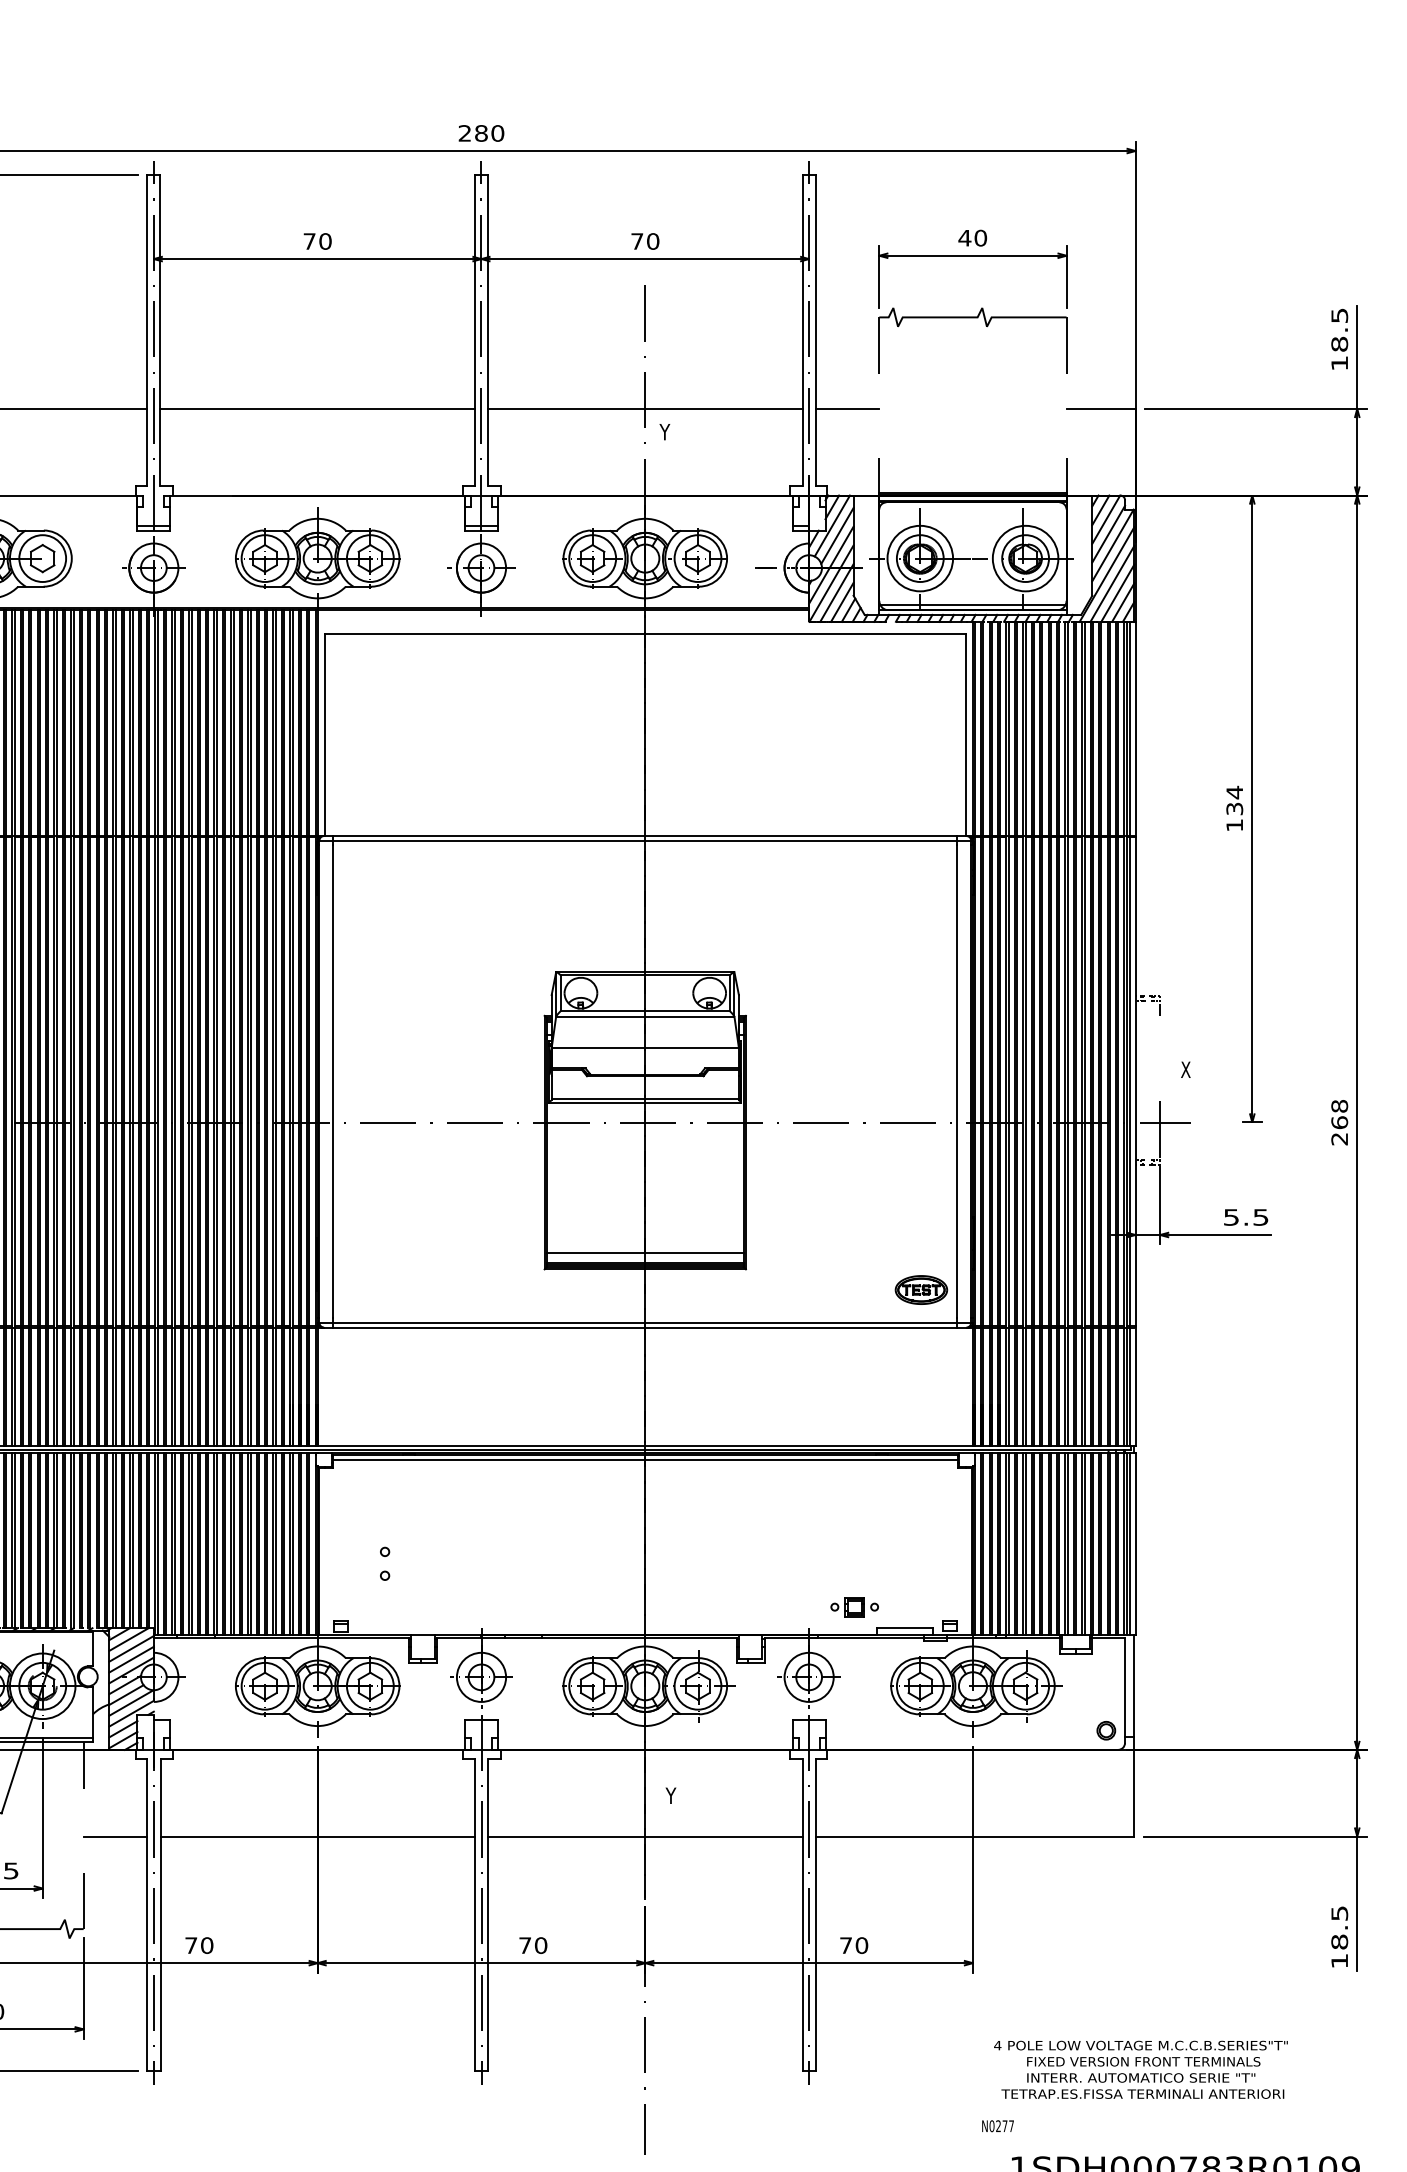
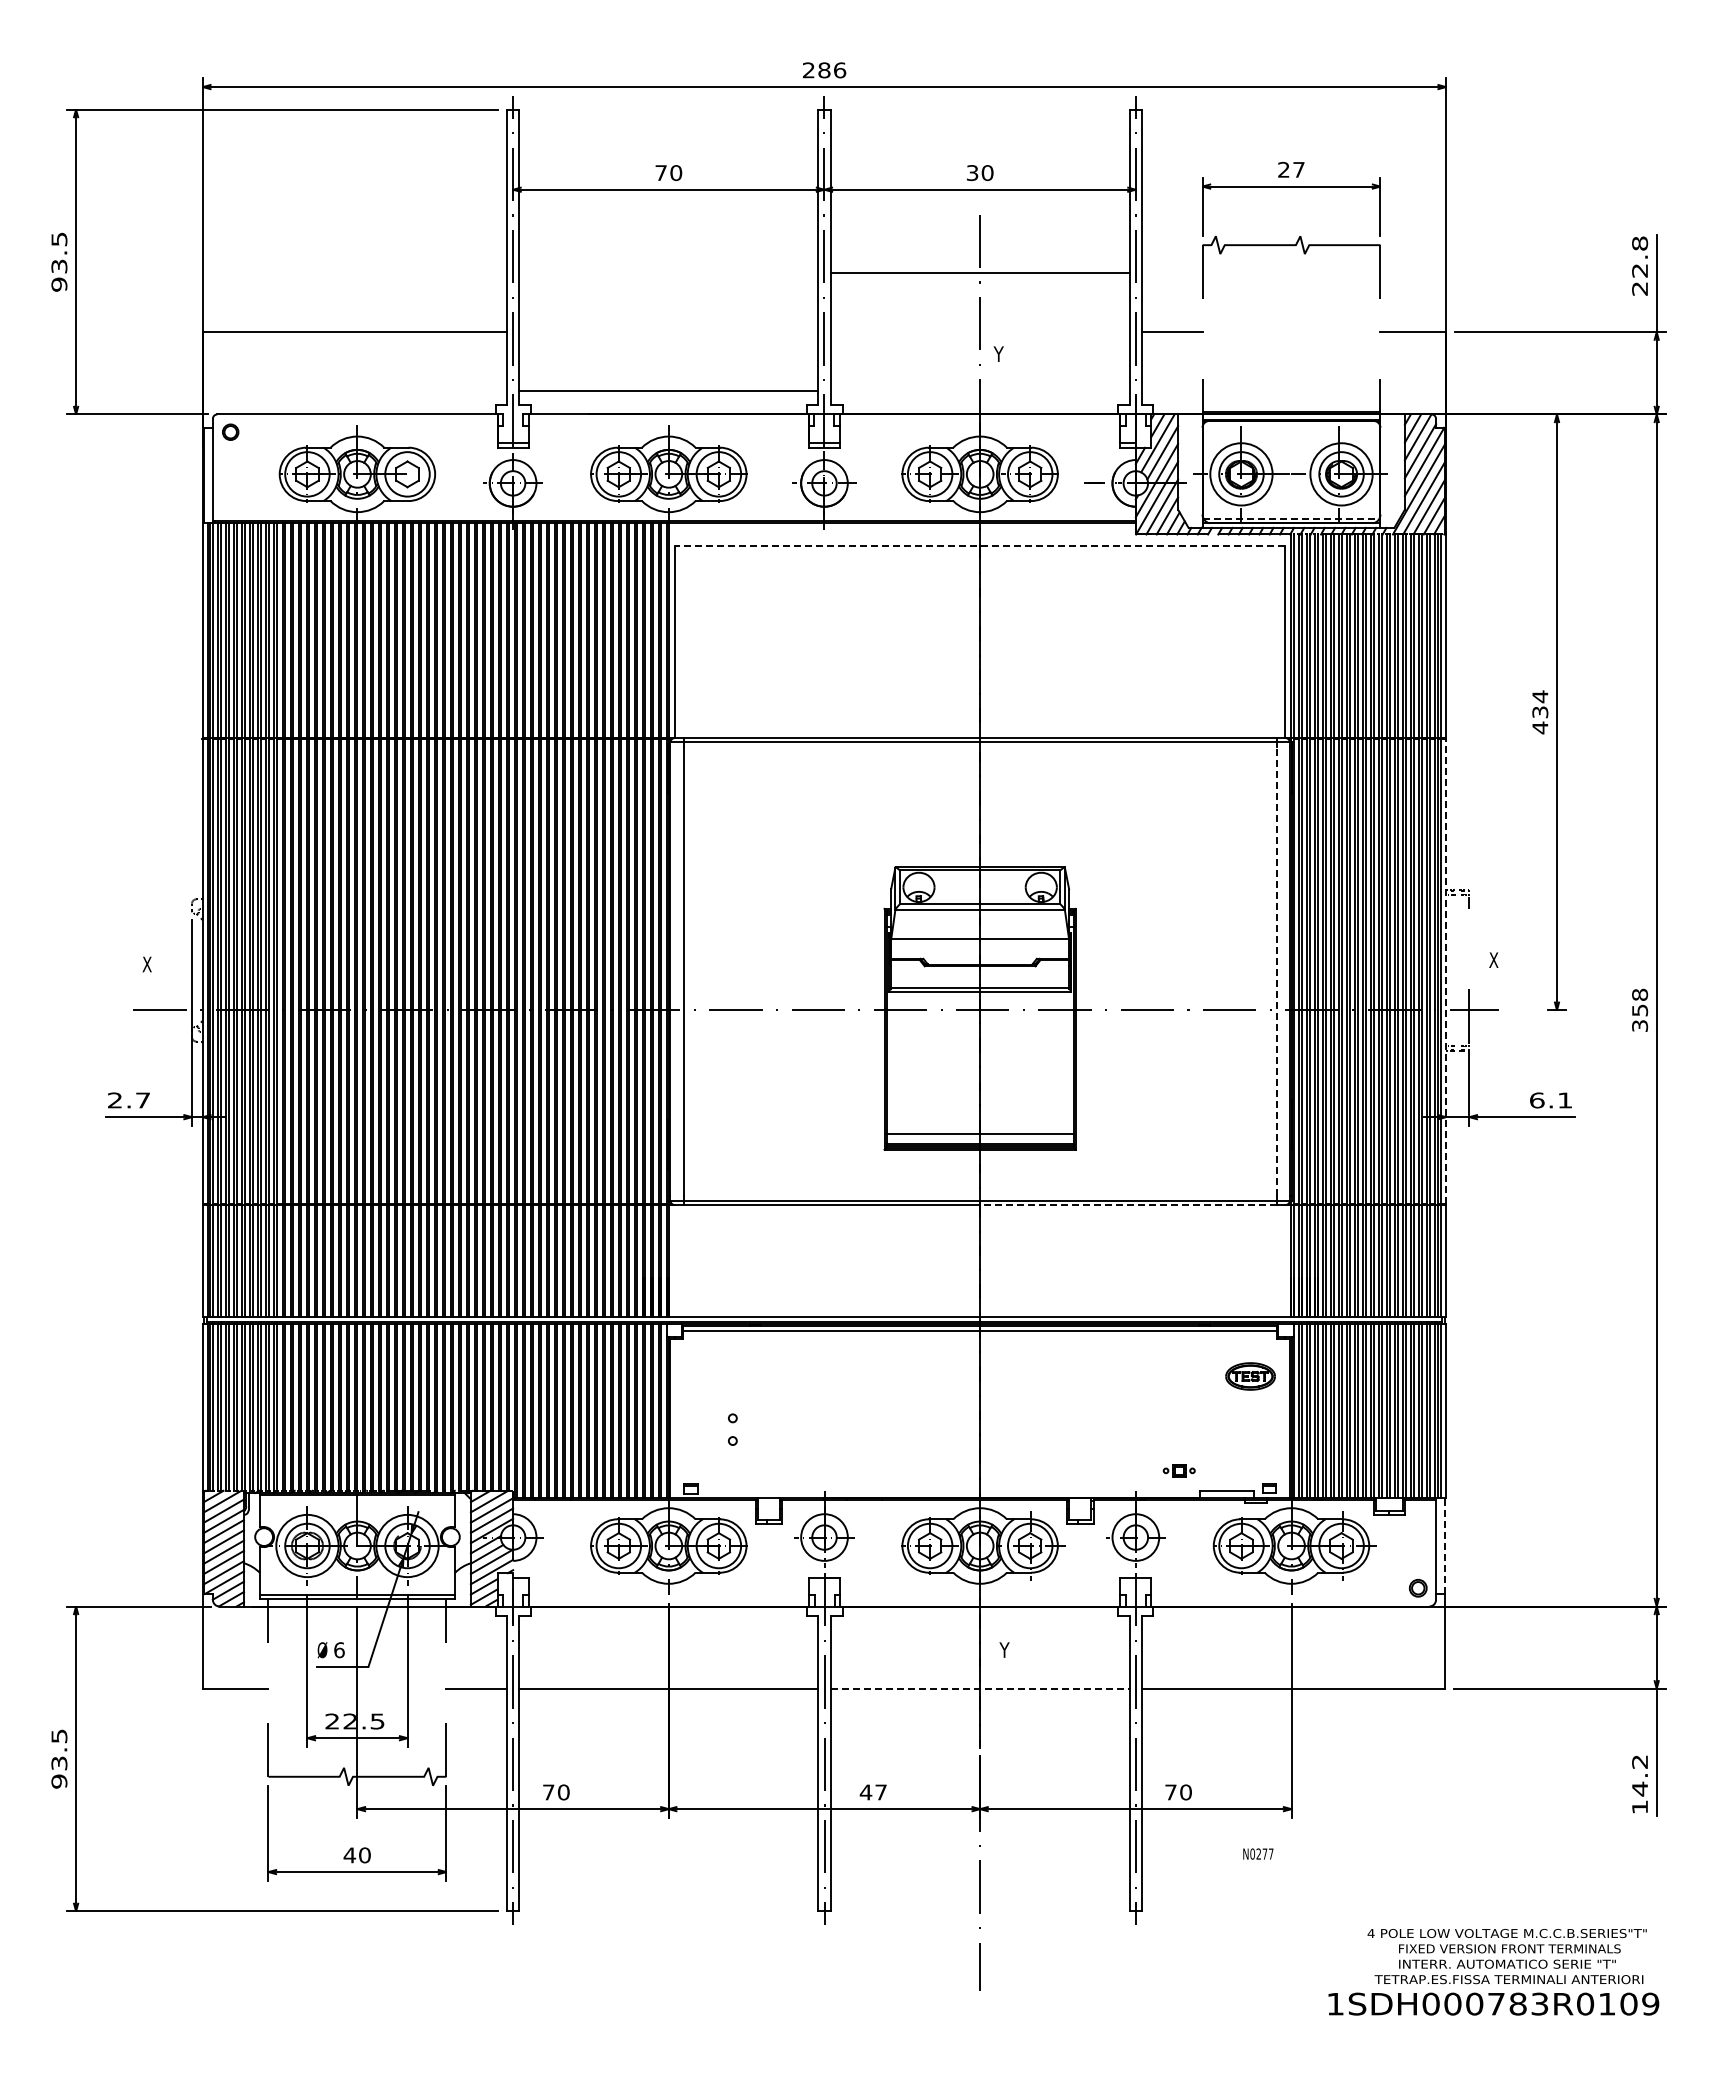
text: (498, 132) -> (840, 69), 280 -> 286
text: (971, 237) -> (1290, 169), 40 -> 27
text: (637, 241) -> (972, 173), 70 -> 30
text: (1340, 338) -> (1640, 265), 18.5 -> 22.8
line: (317, 409) -> (668, 391), moved
line: (644, 409) -> (979, 273), moved
line: (972, 605) -> (1291, 518), solid -> dashed
line: (645, 633) -> (980, 545), solid -> dashed
text: (1234, 824) -> (1540, 727), 134 -> 434
line: (957, 1081) -> (1276, 971), solid -> dashed
line: (1136, 1081) -> (1446, 971), solid -> dashed
text: (1340, 1130) -> (1640, 1017), 268 -> 358
text: (1245, 1217) -> (1550, 1100), 5.5 -> 6.1
part: (921, 1290) -> (1250, 1376), moved
line: (800, 1327) -> (1127, 1205), solid -> dashed
part: (855, 1606) -> (1179, 1470), size x0.7
line: (1133, 1685) -> (1444, 1545), solid -> dashed
line: (645, 1836) -> (980, 1688), solid -> dashed
text: (1340, 1927) -> (1640, 1775), 18.5 -> 14.2
text: (533, 1945) -> (873, 1792), 70 -> 47
text: (1140, 2069) -> (1506, 1956), moved
text: (998, 2125) -> (1258, 1853), moved

